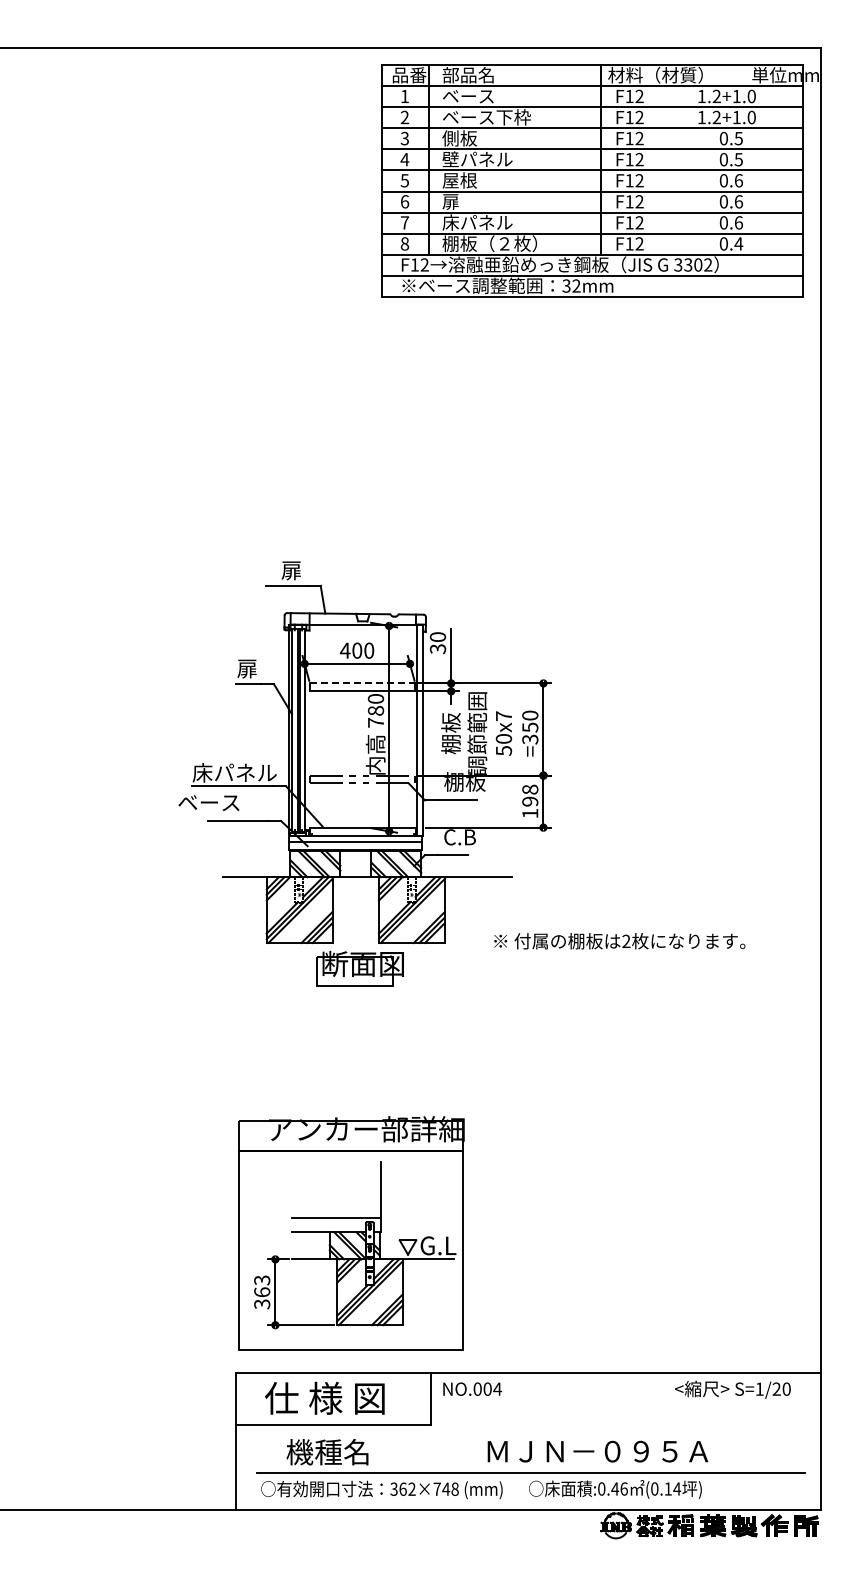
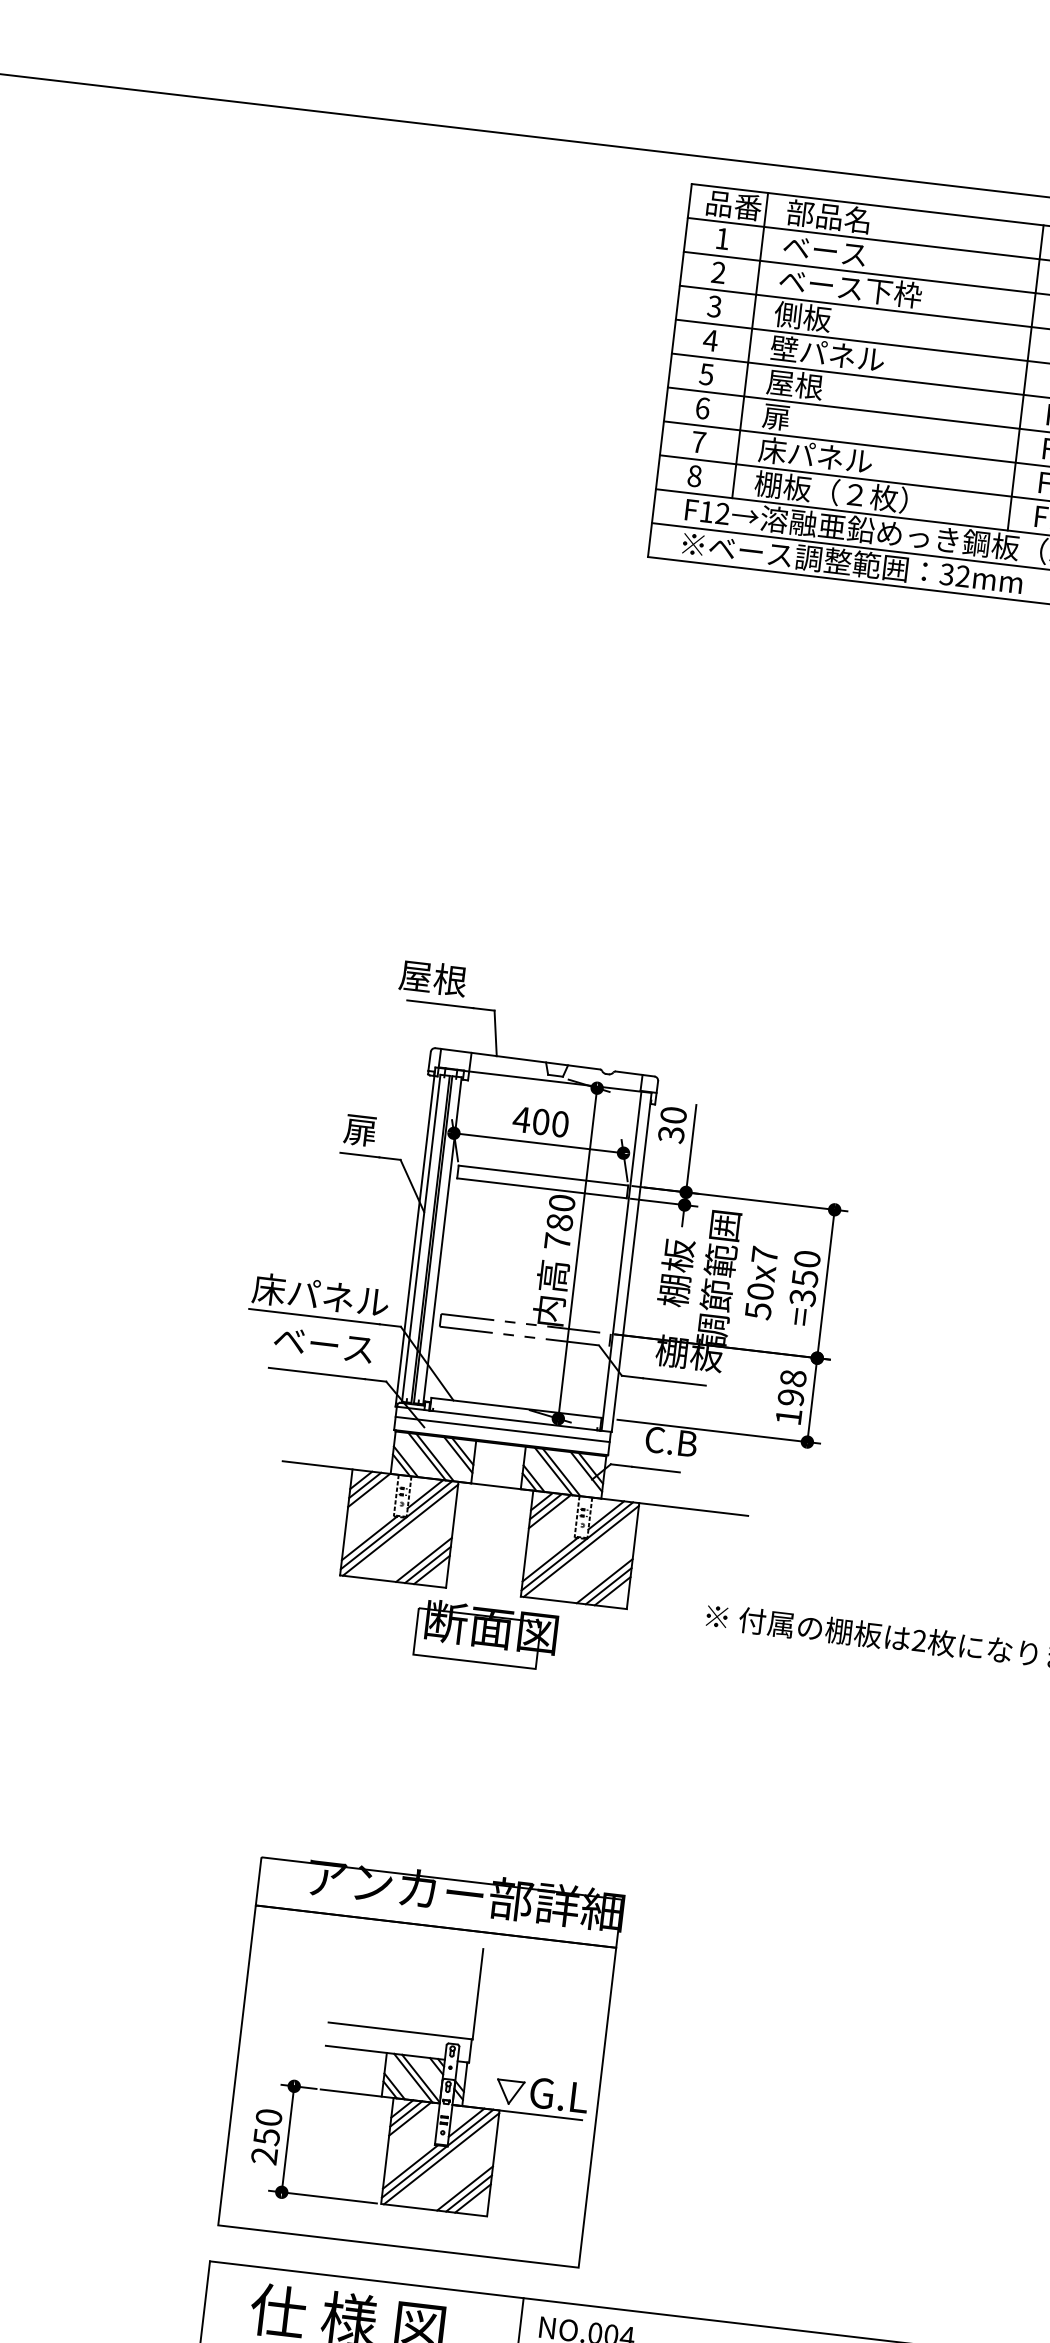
text: (280, 570) -> (432, 978), 扉 -> 屋根
line: (362, 683) -> (543, 1175), dashed -> solid
text: (208, 802) -> (322, 1344), moved
text: (262, 1292) -> (267, 2137), 363 -> 250

